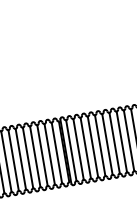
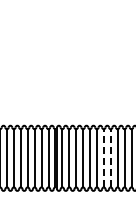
line: (121, 141) -> (110, 157), solid -> dashed
line: (114, 142) -> (103, 157), solid -> dashed

